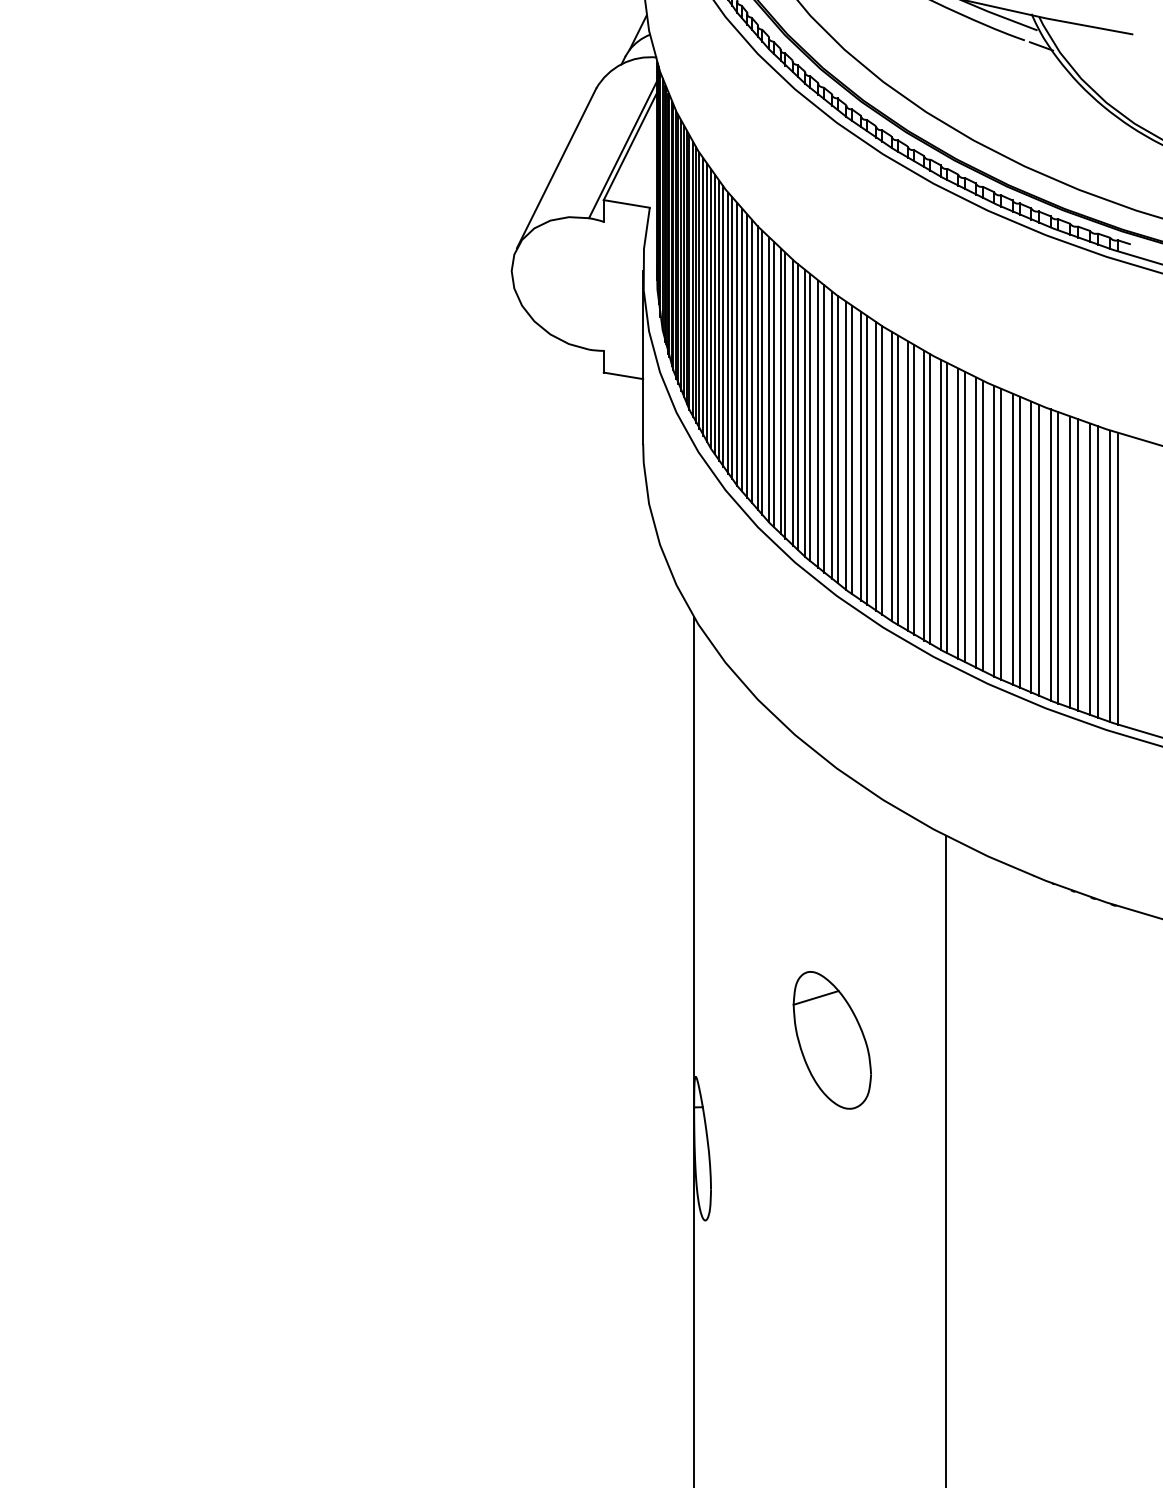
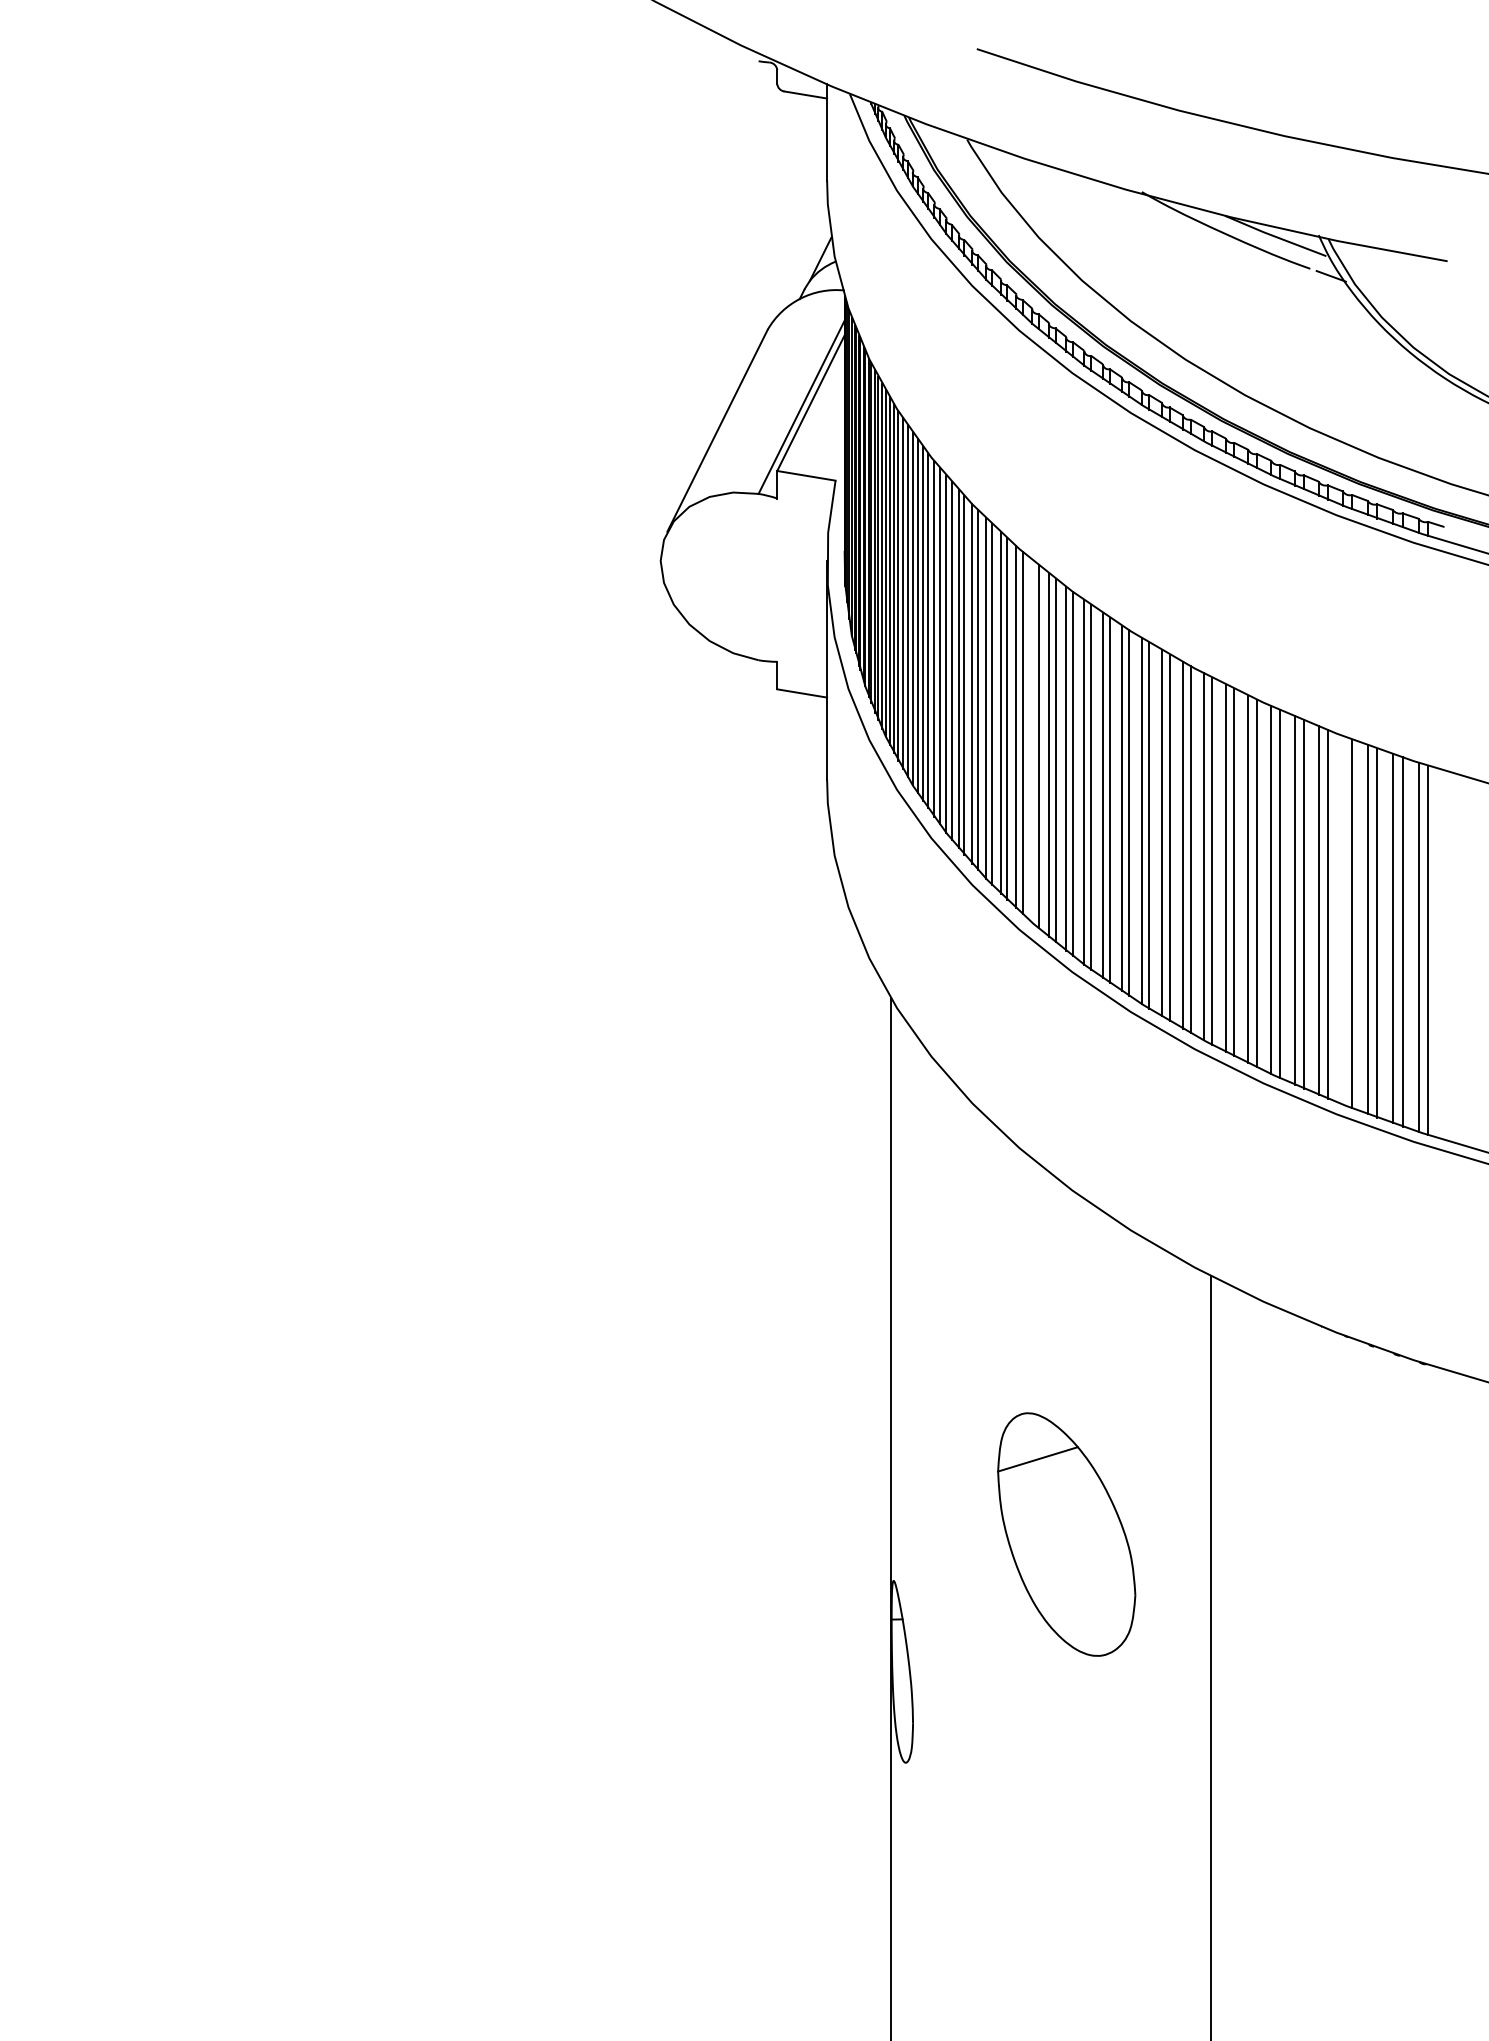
line: (805, 413) -> (1032, 741), removed
line: (1050, 555) -> (1342, 920), removed
part: (832, 1040) -> (1066, 1534), size x1.4

